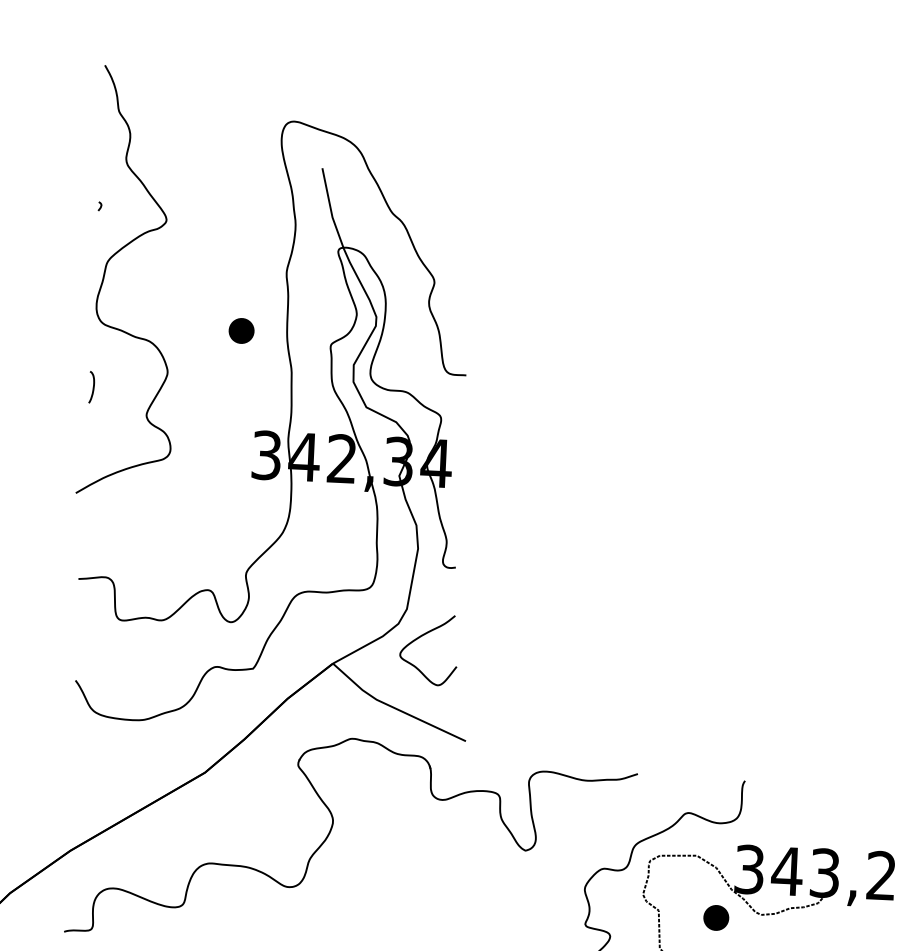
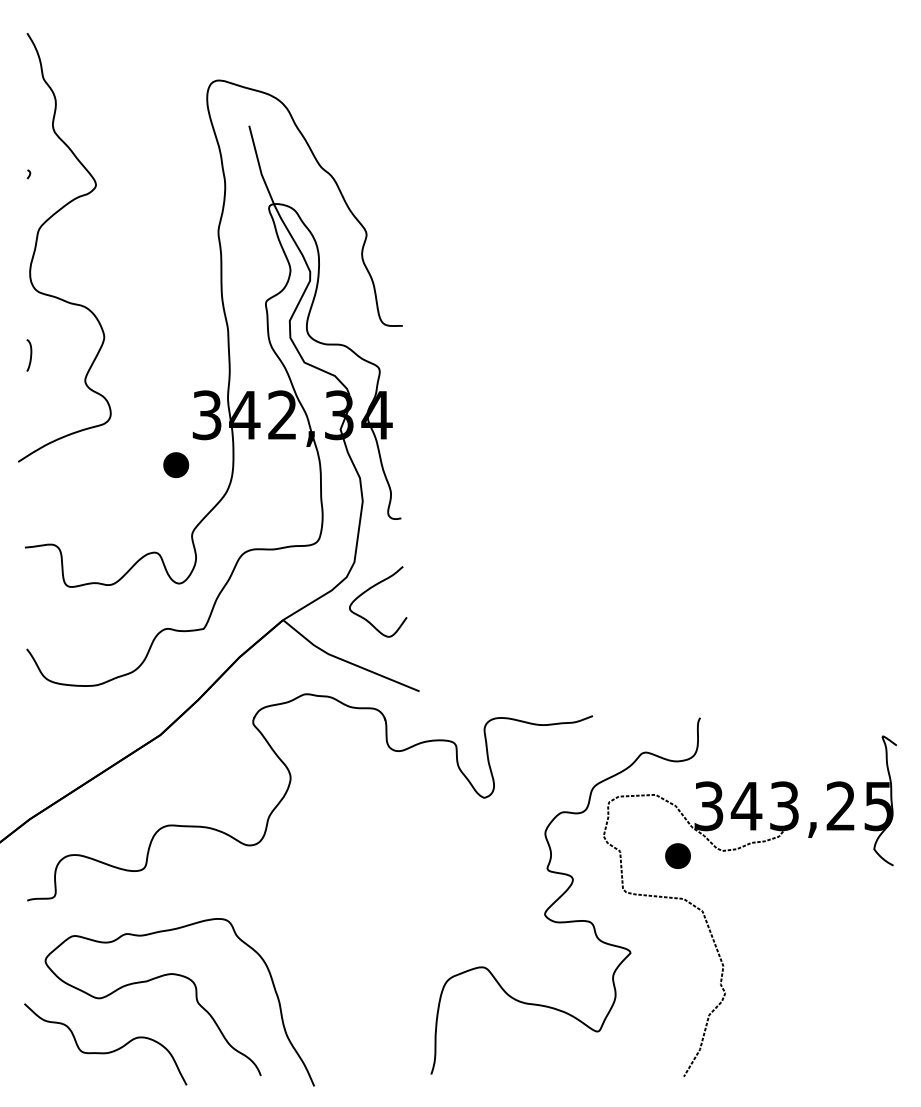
part: (241, 330) -> (176, 464), moved

